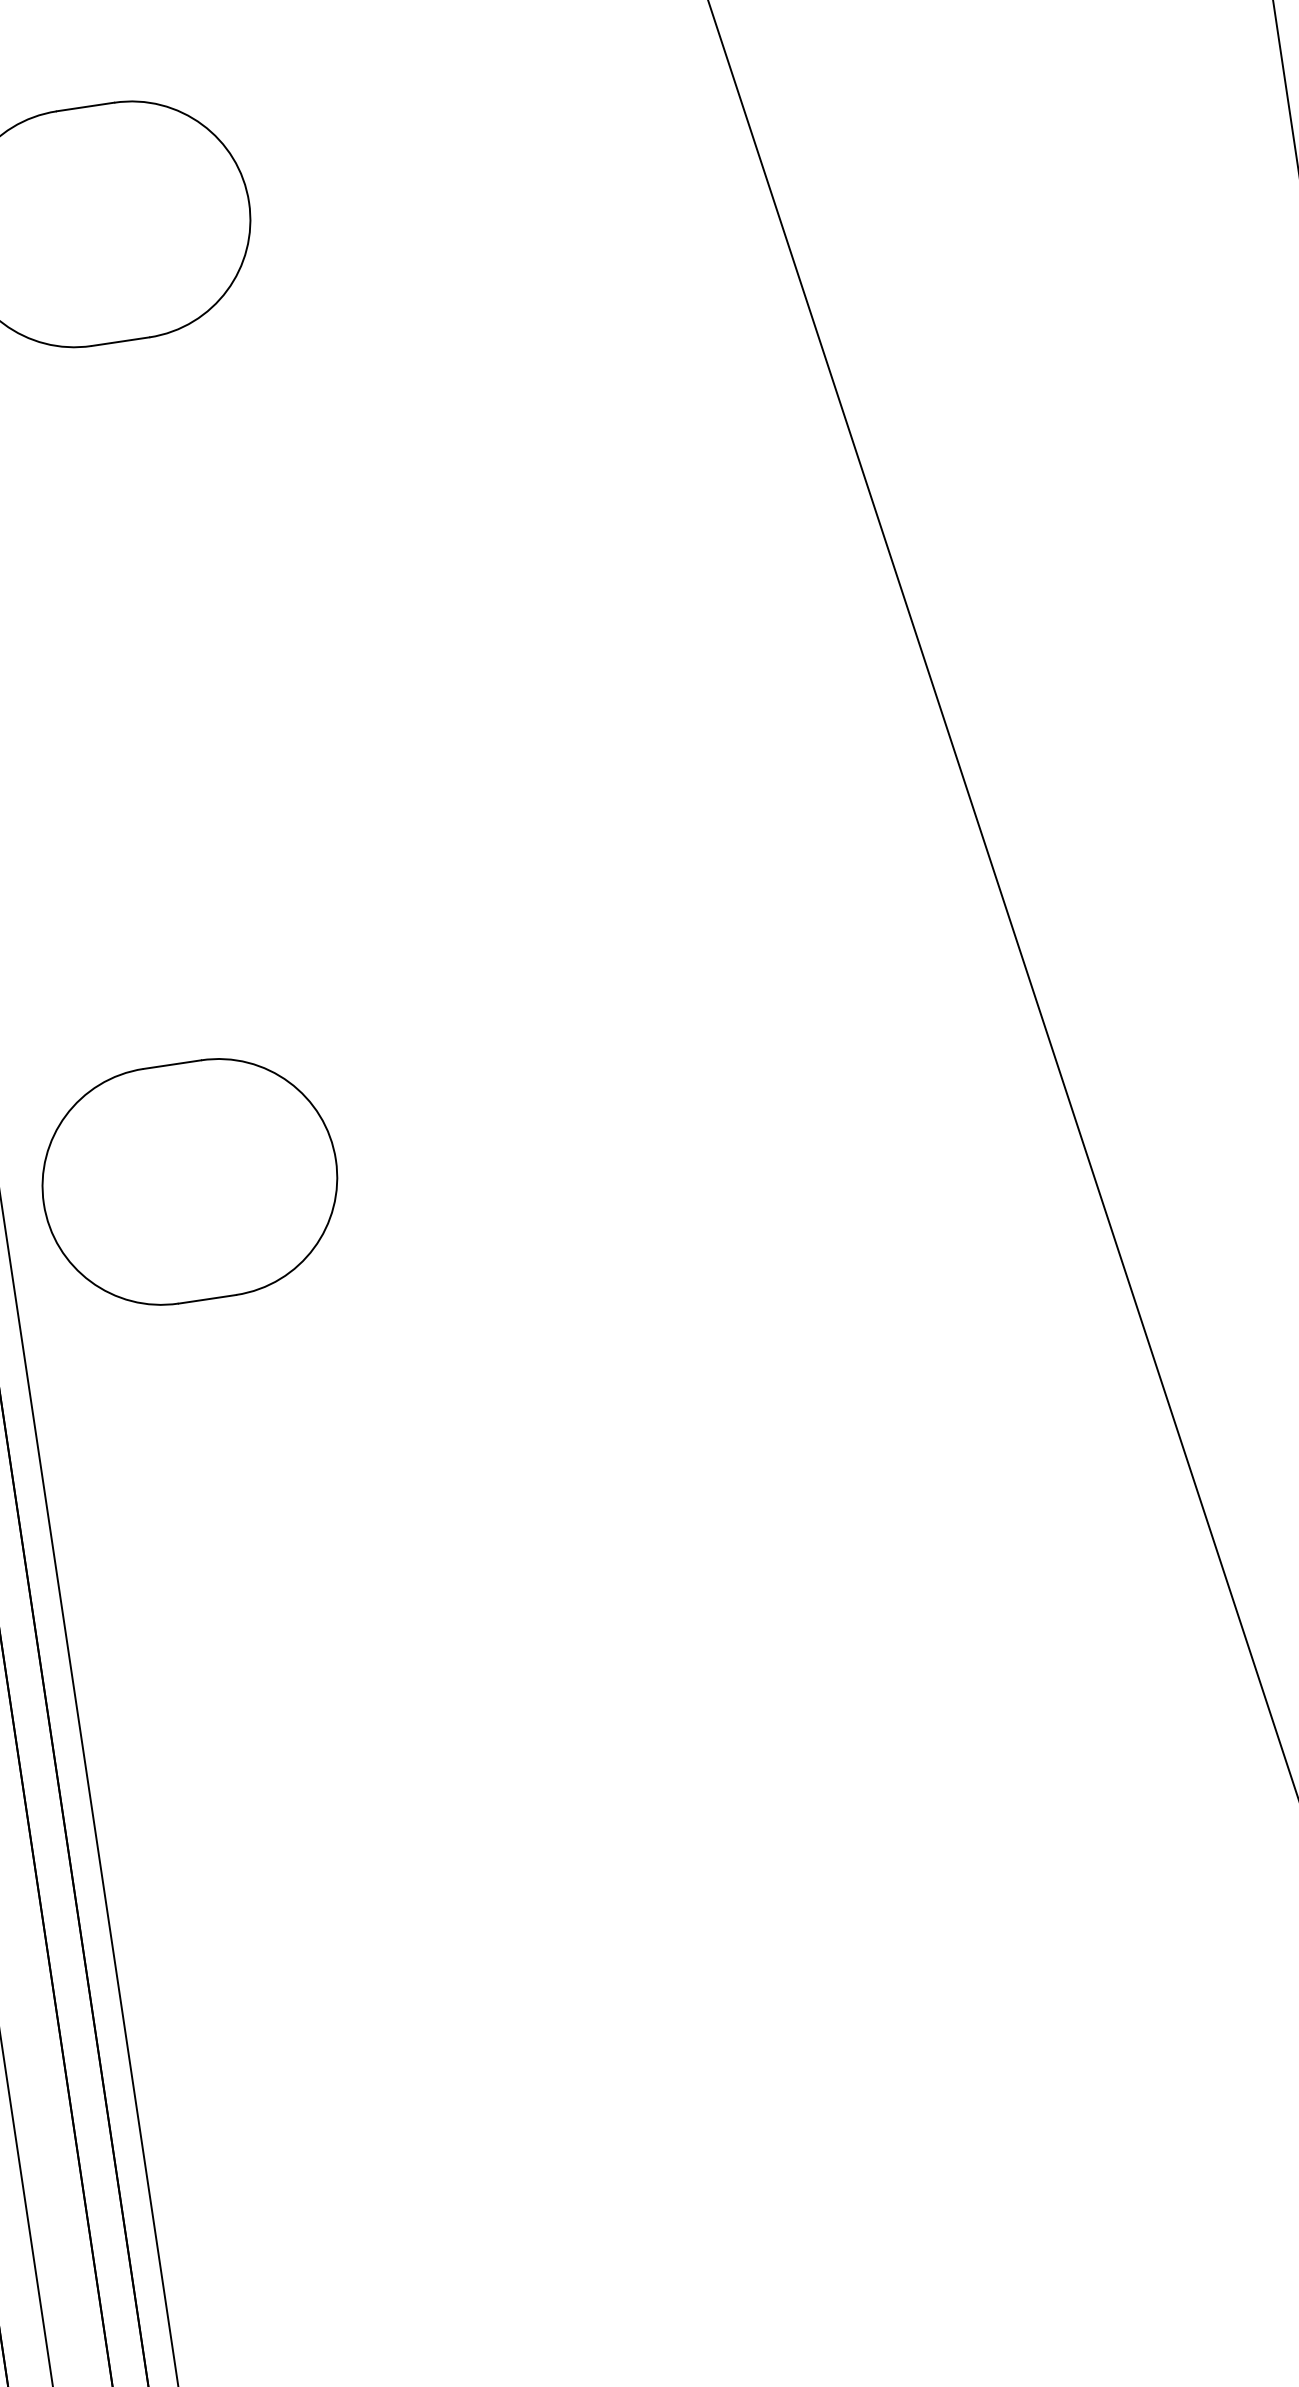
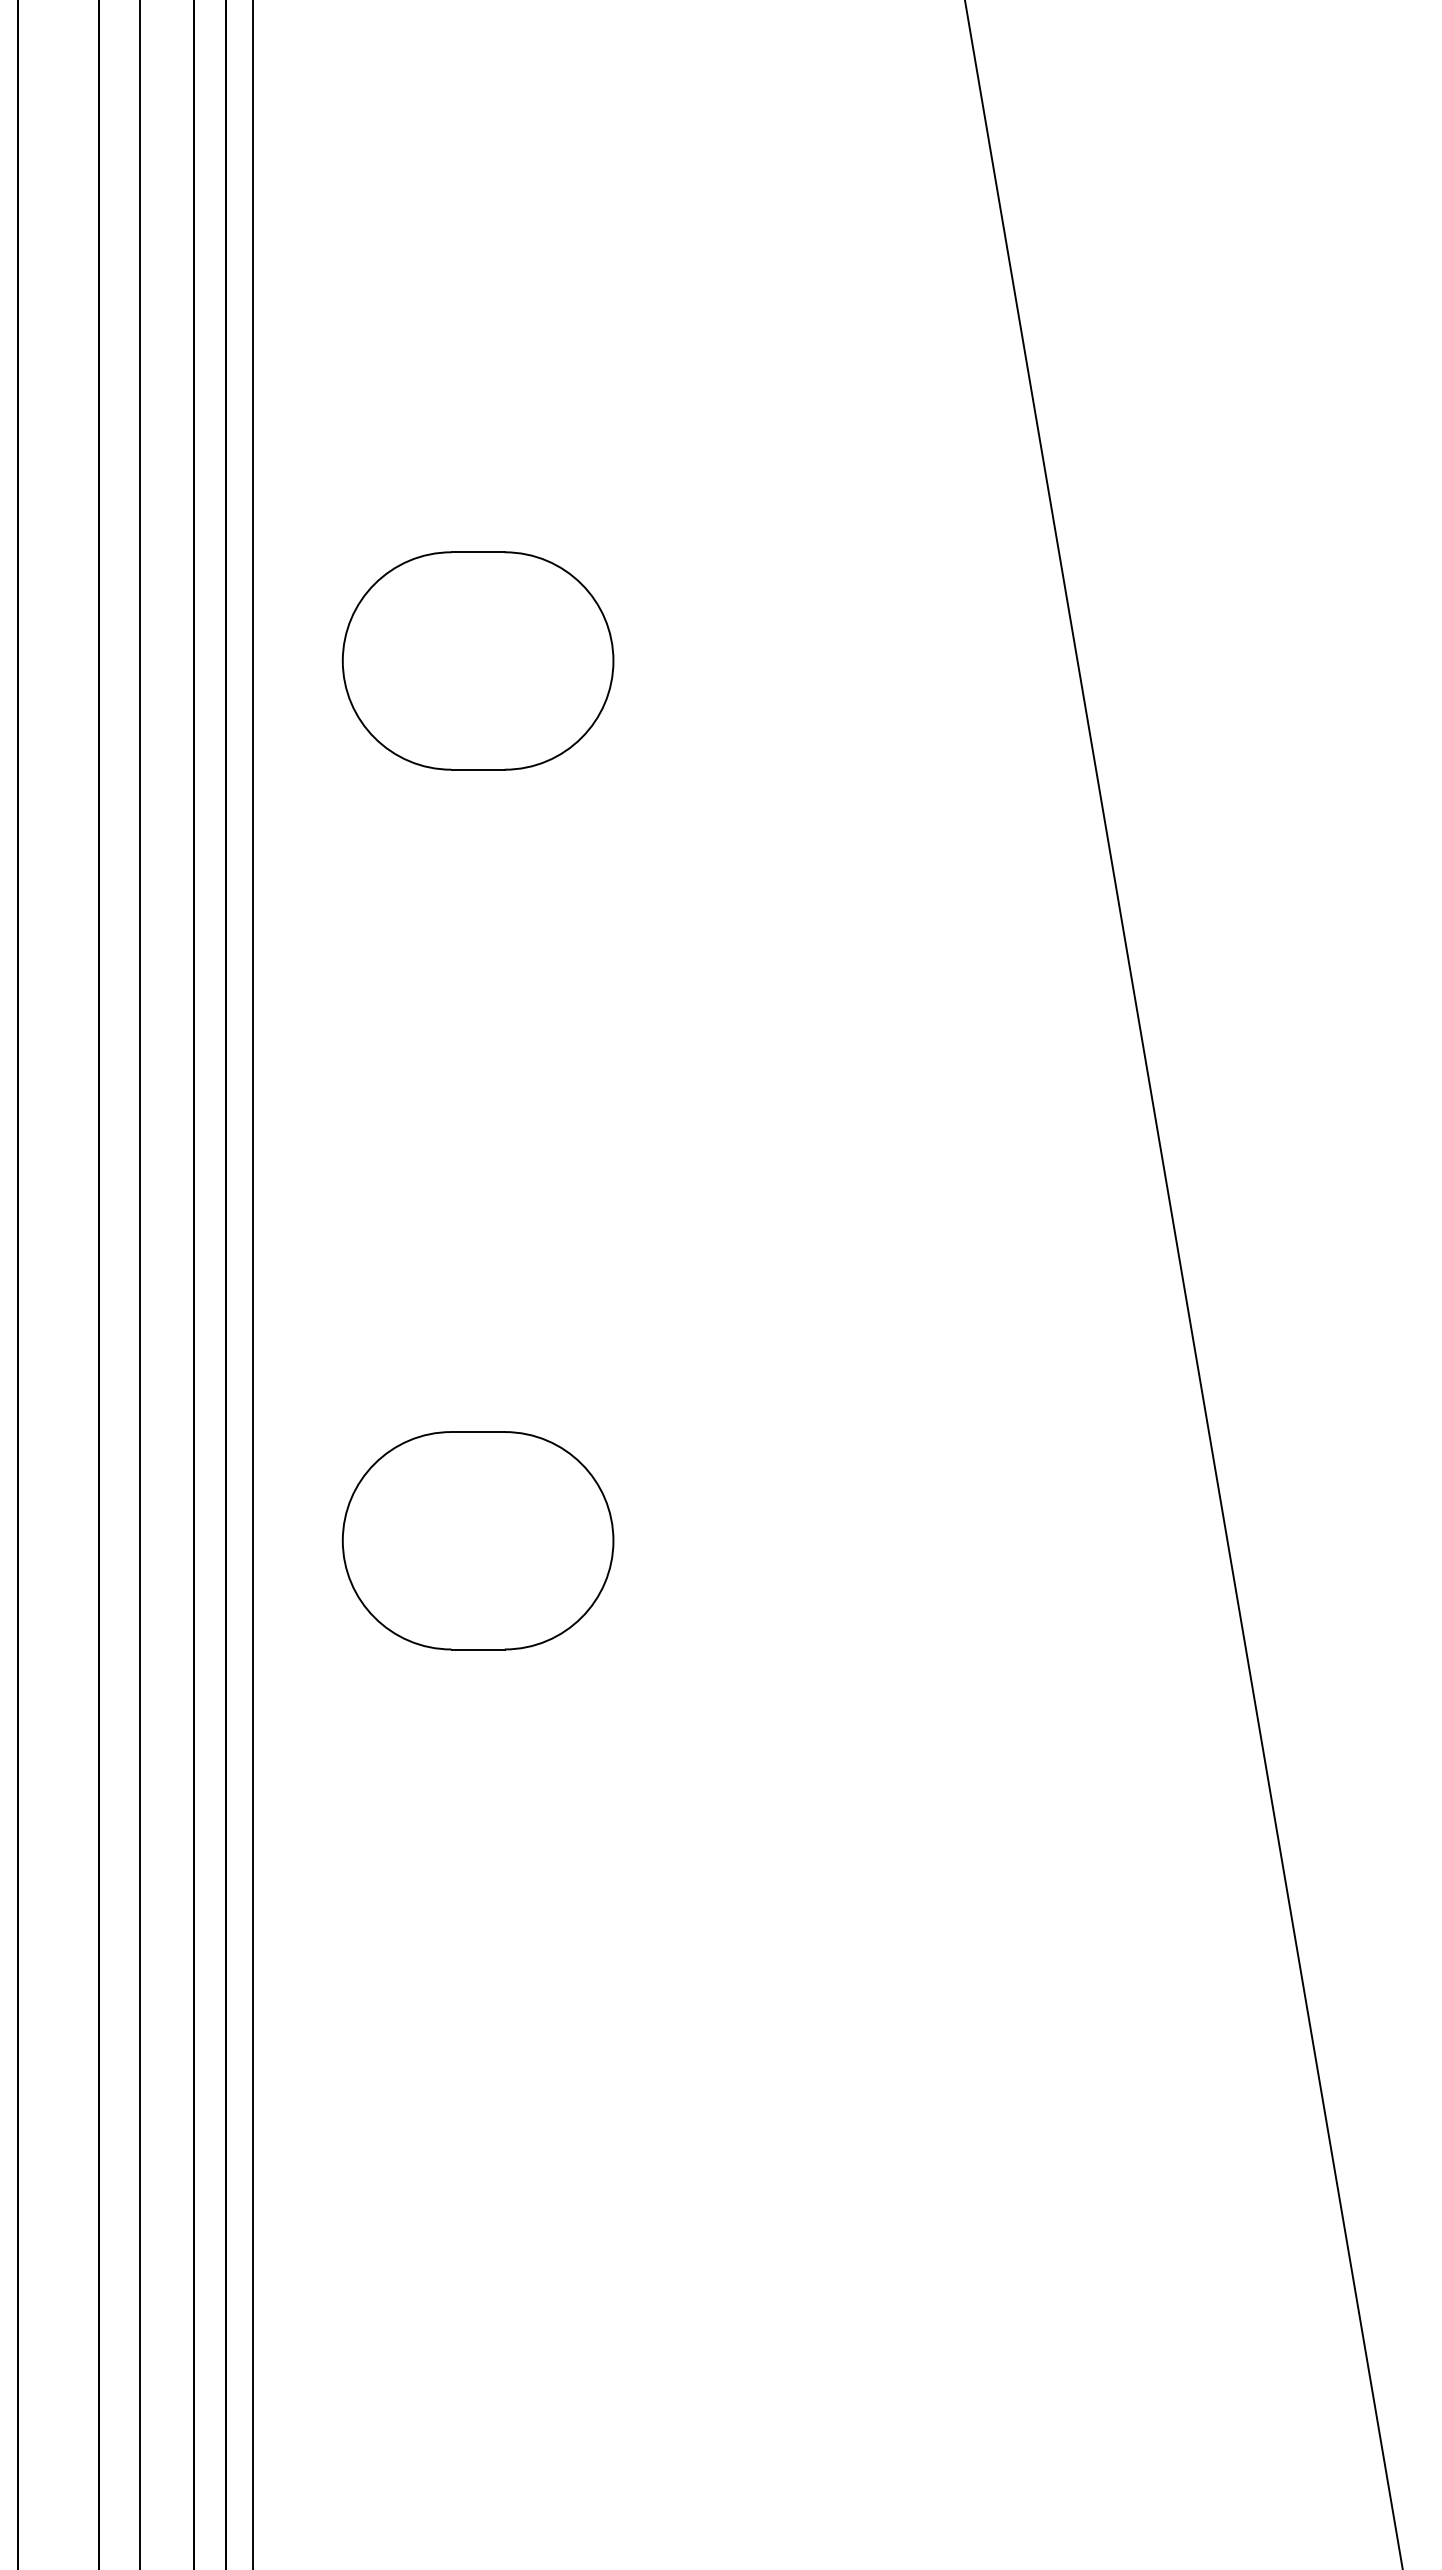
part: (189, 1181) -> (477, 1540), moved

